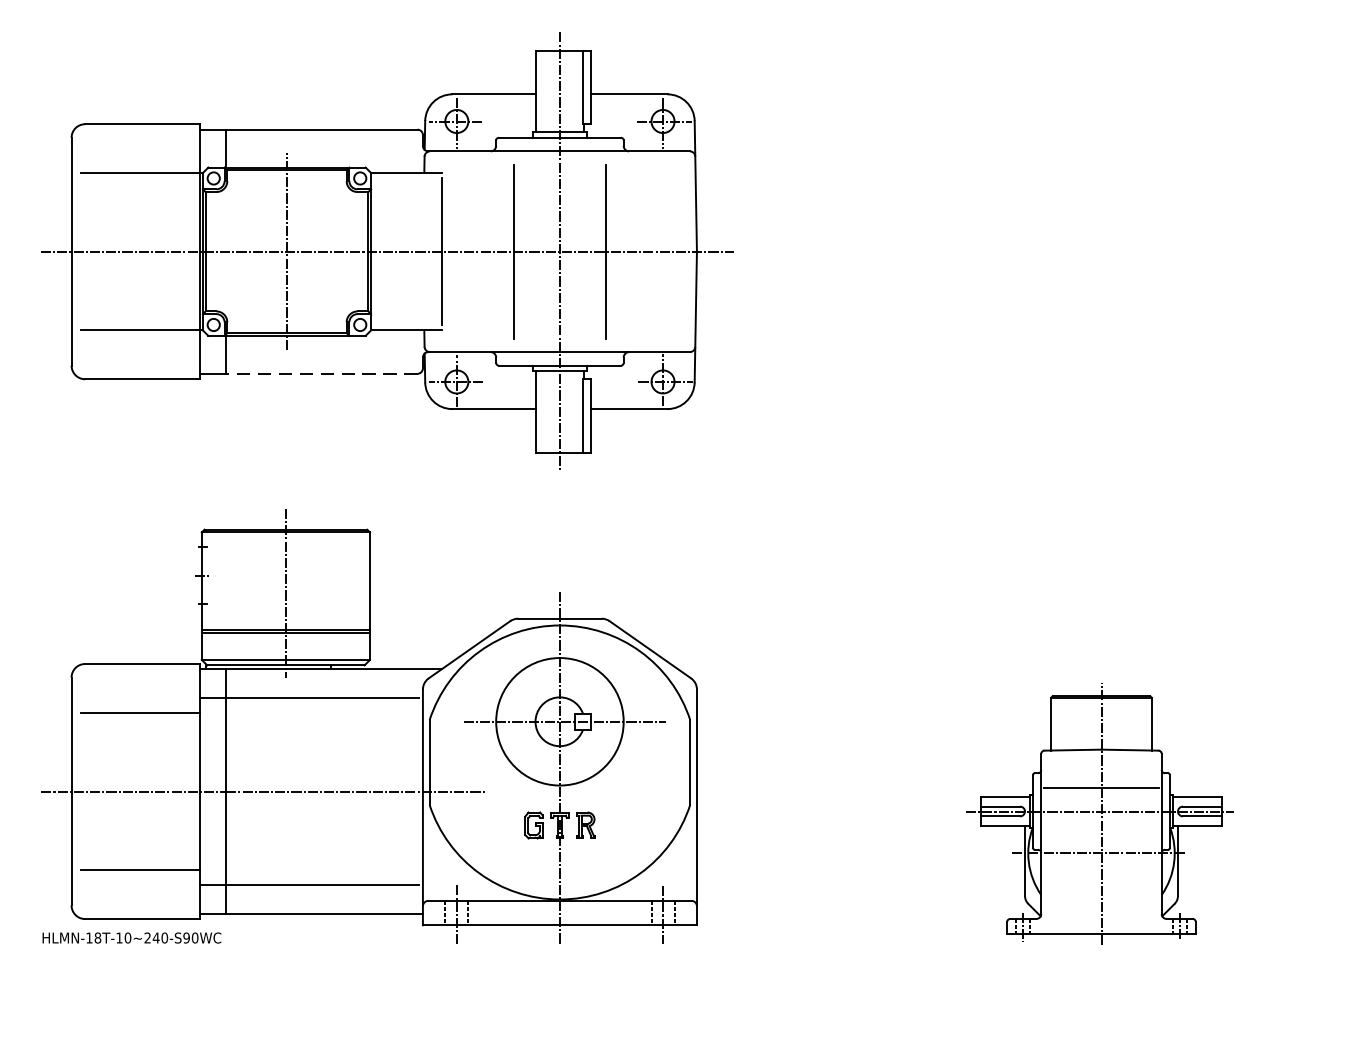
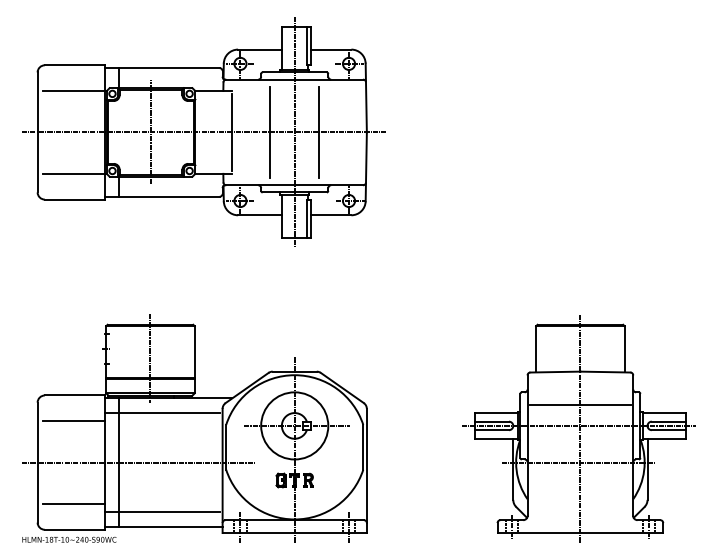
line: (320, 373) -> (168, 196), dashed -> solid
part: (369, 726) -> (194, 428), moved
part: (1098, 814) -> (578, 428), size x1.67

